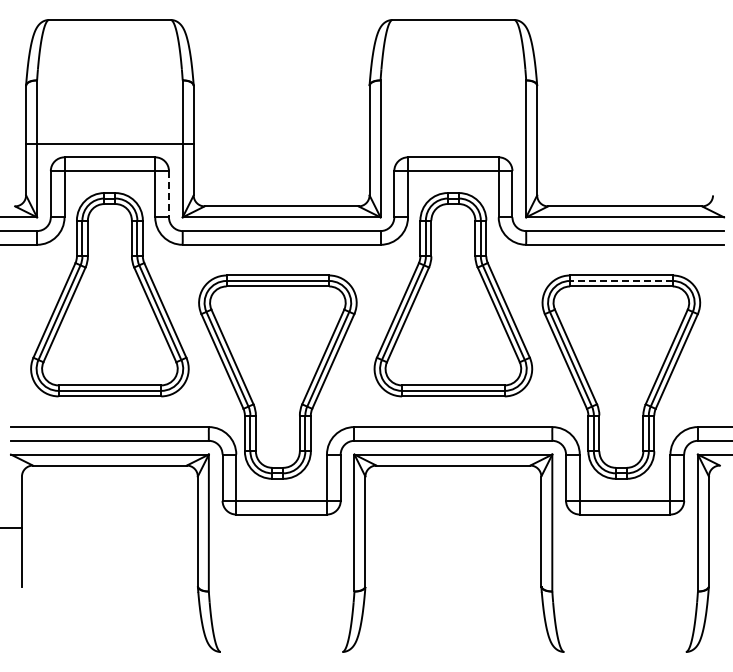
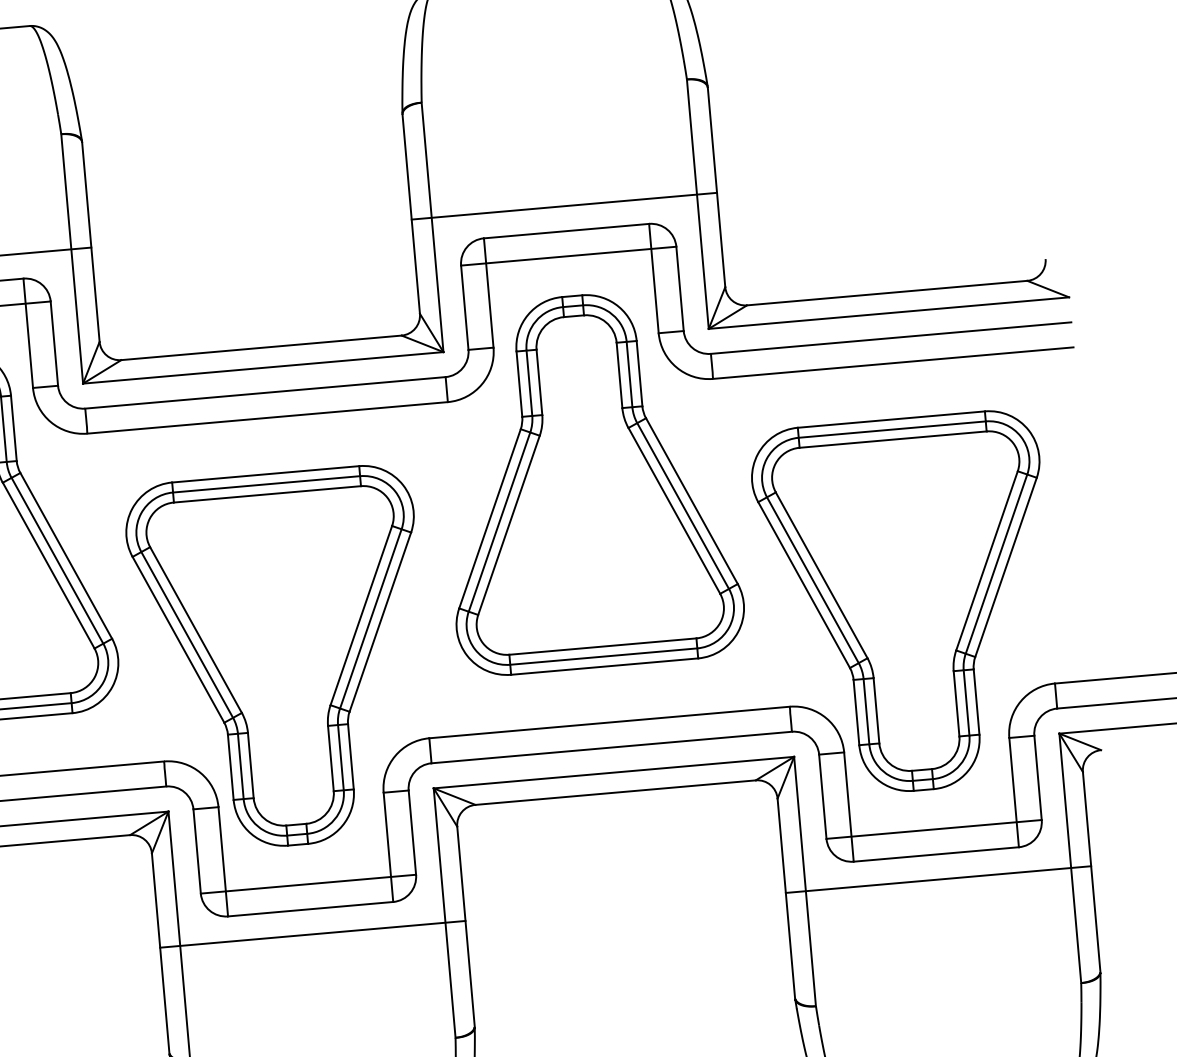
line: (453, 143) -> (564, 205), added
line: (168, 194) -> (53, 344), dashed -> solid
line: (620, 280) -> (890, 428), dashed -> solid
line: (281, 528) -> (312, 934), added
line: (624, 528) -> (937, 879), added

